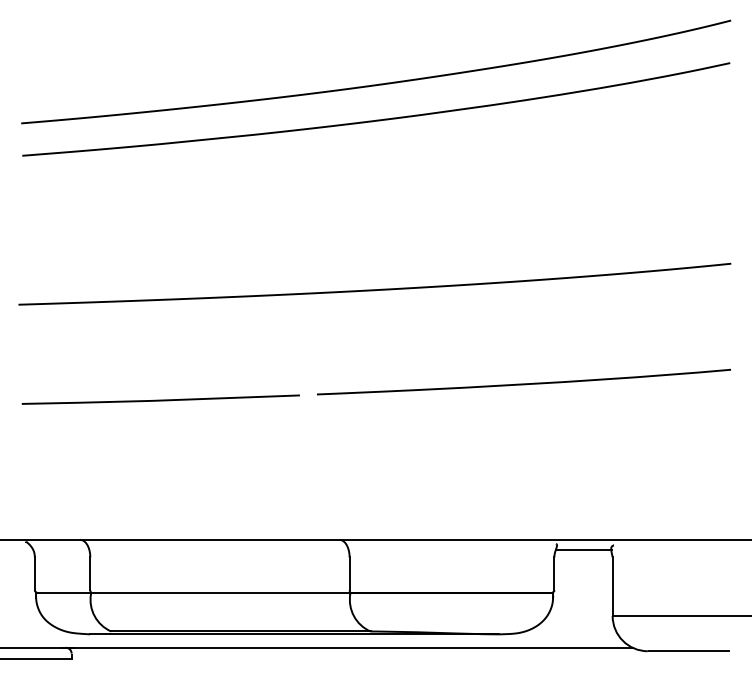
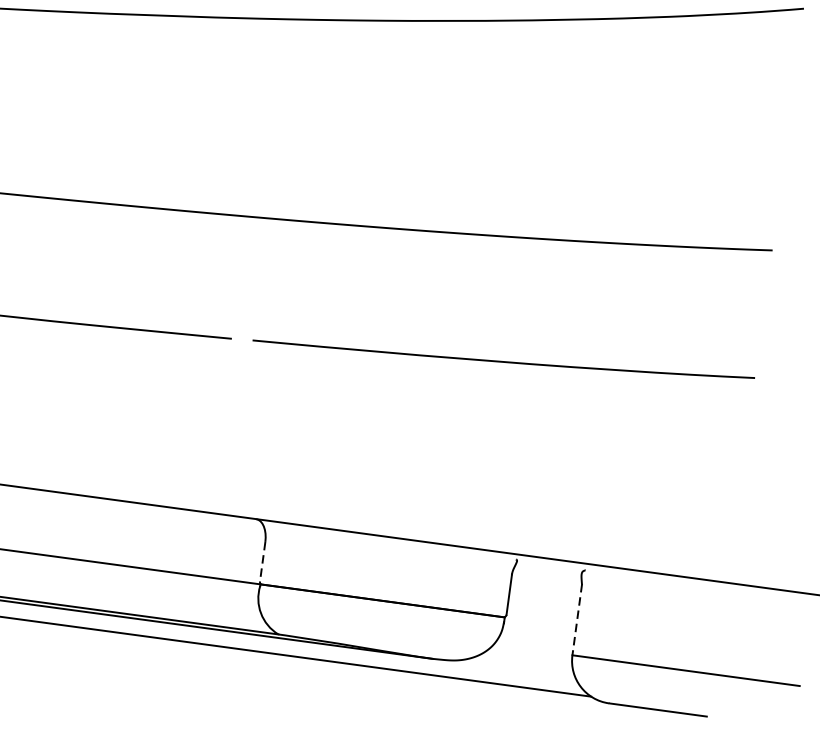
line: (583, 549) -> (548, 570), removed
line: (349, 574) -> (262, 562), solid -> dashed
line: (612, 586) -> (577, 619), solid -> dashed

